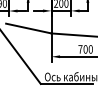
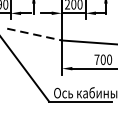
line: (29, 28) -> (35, 34), solid -> dashed

